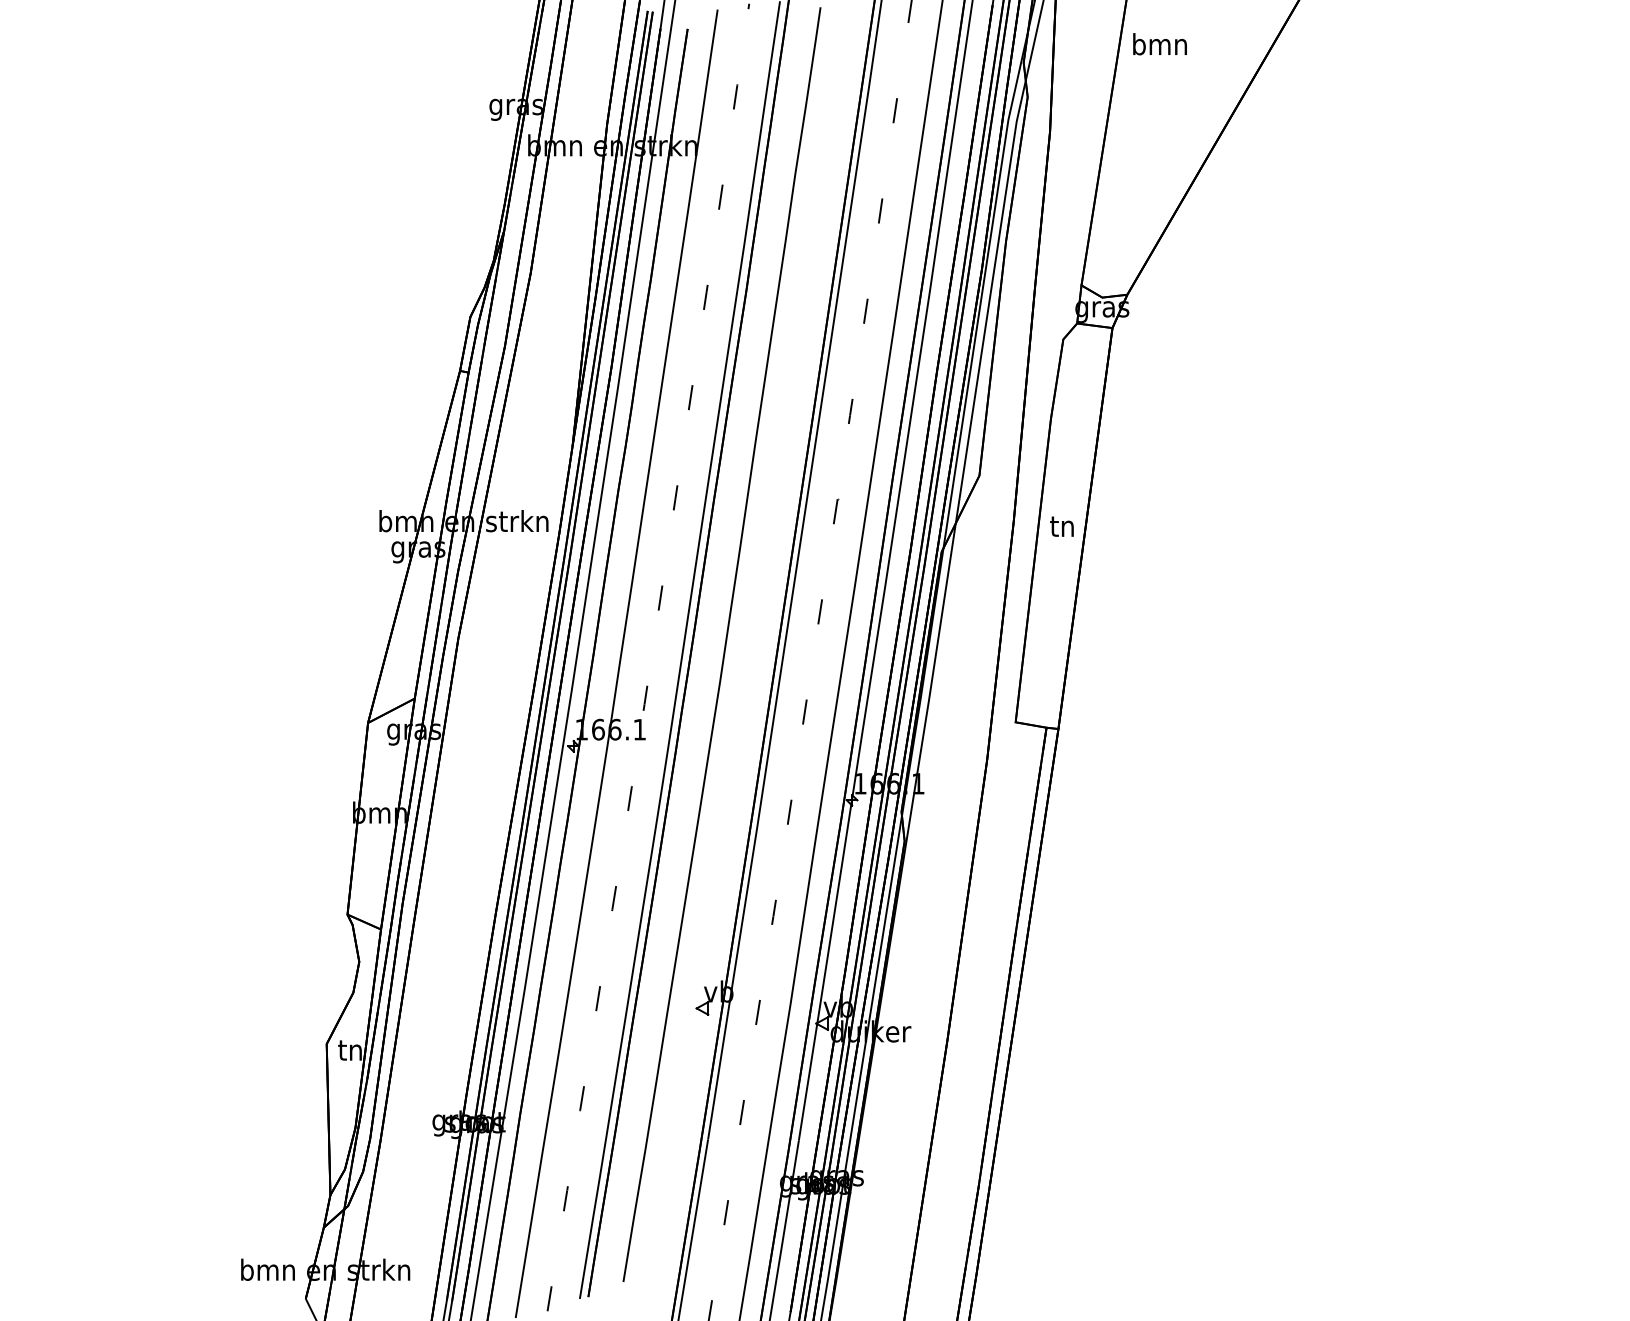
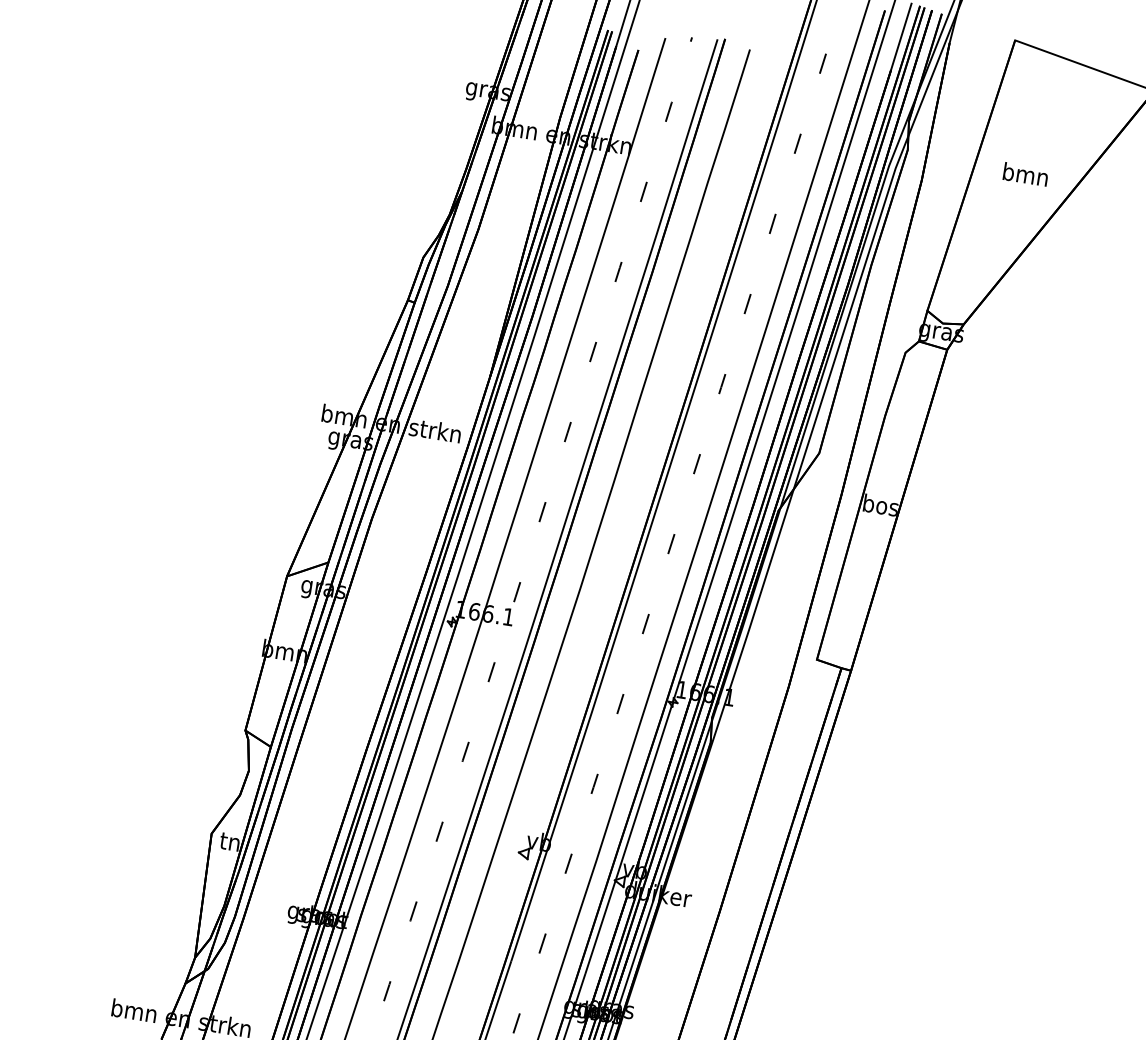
text: (1159, 44) -> (1025, 174), moved
text: (1062, 525) -> (880, 504), tn -> bos

